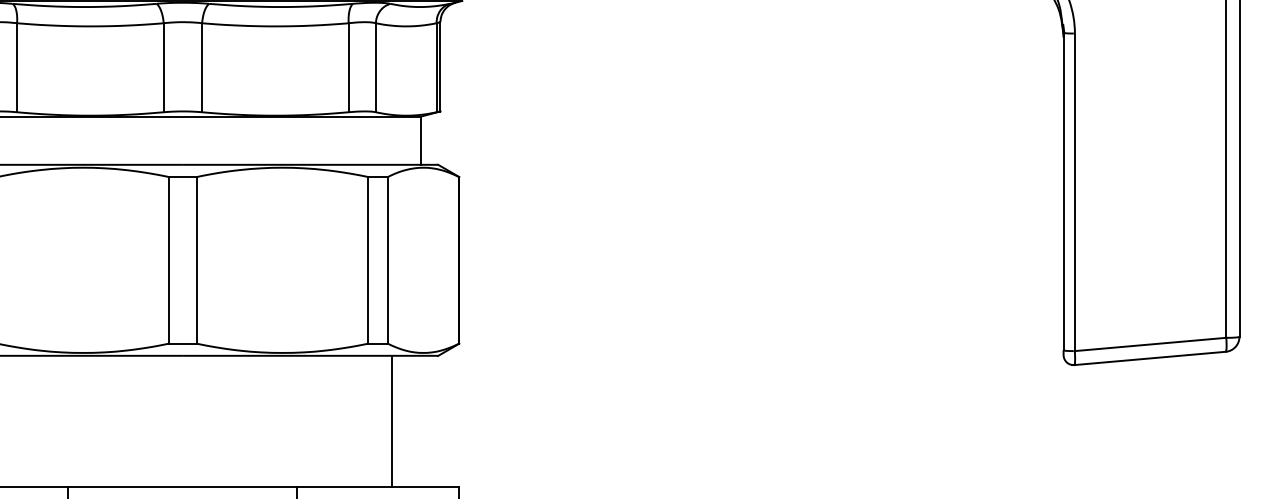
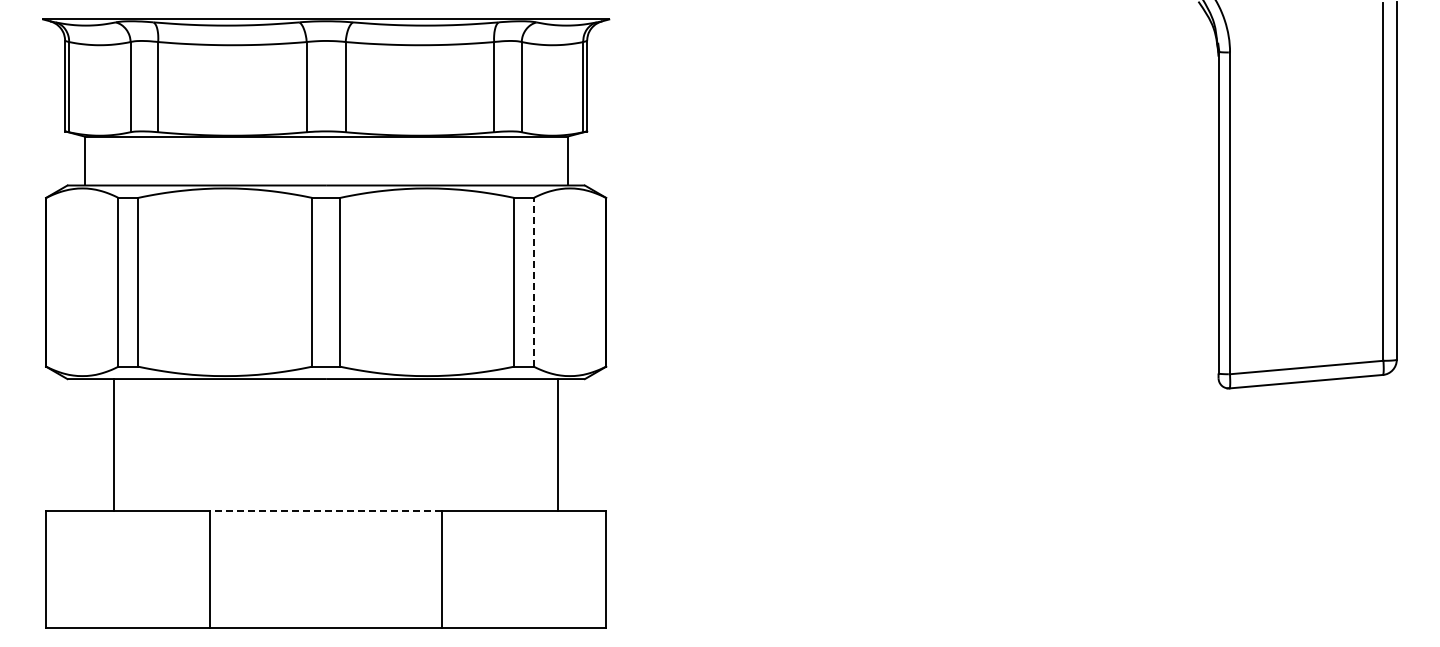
line: (387, 259) -> (533, 281), solid -> dashed
line: (392, 421) -> (558, 445), moved
line: (182, 486) -> (325, 511), solid -> dashed

